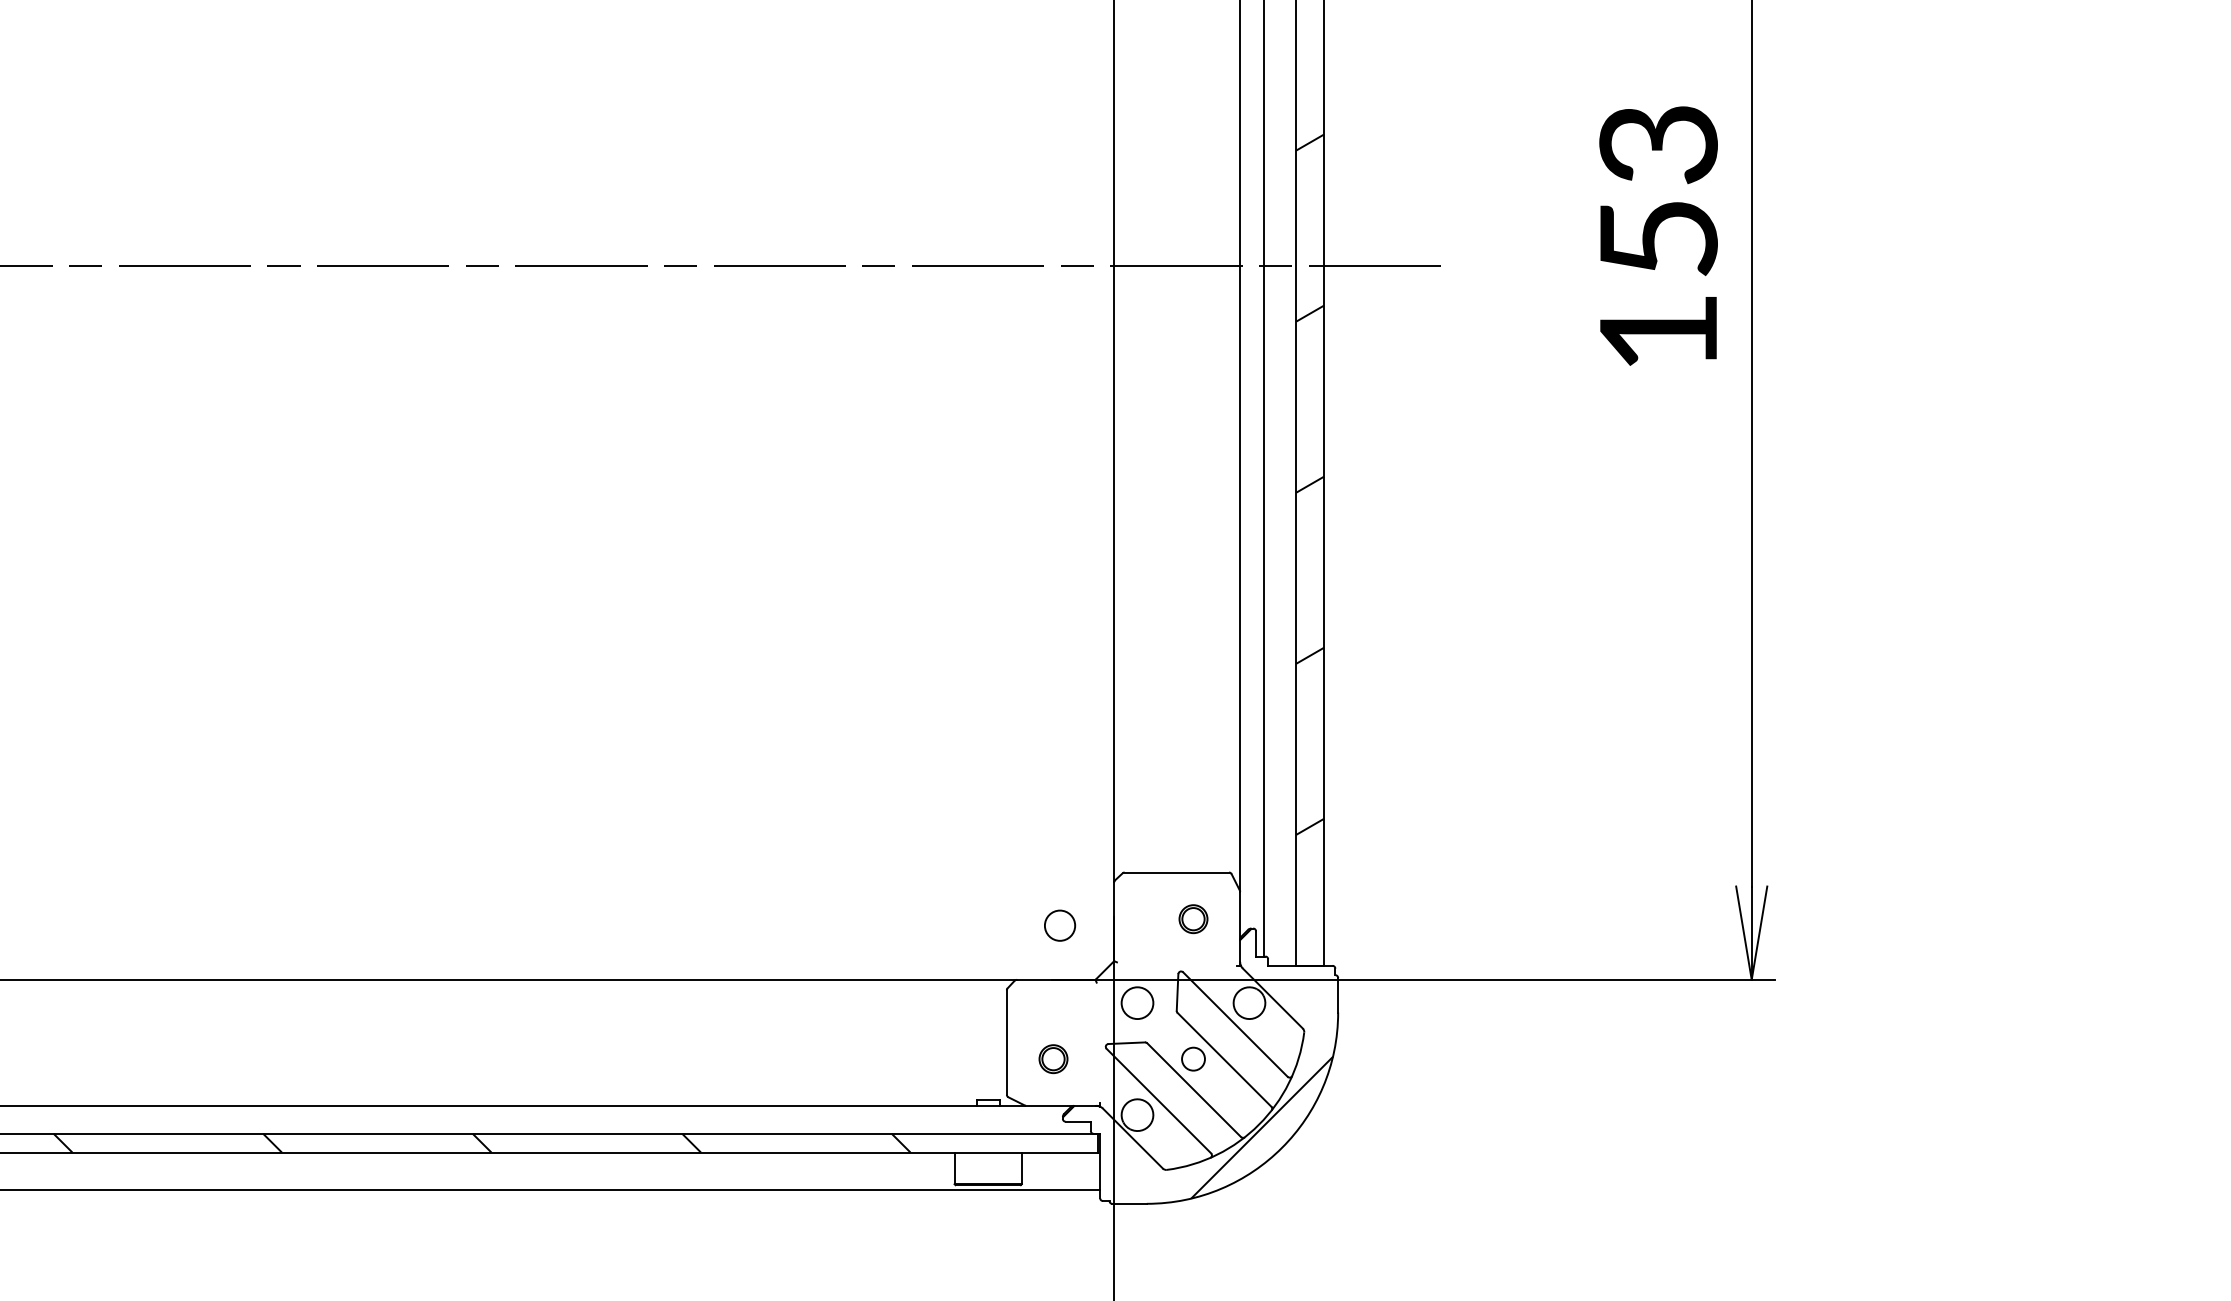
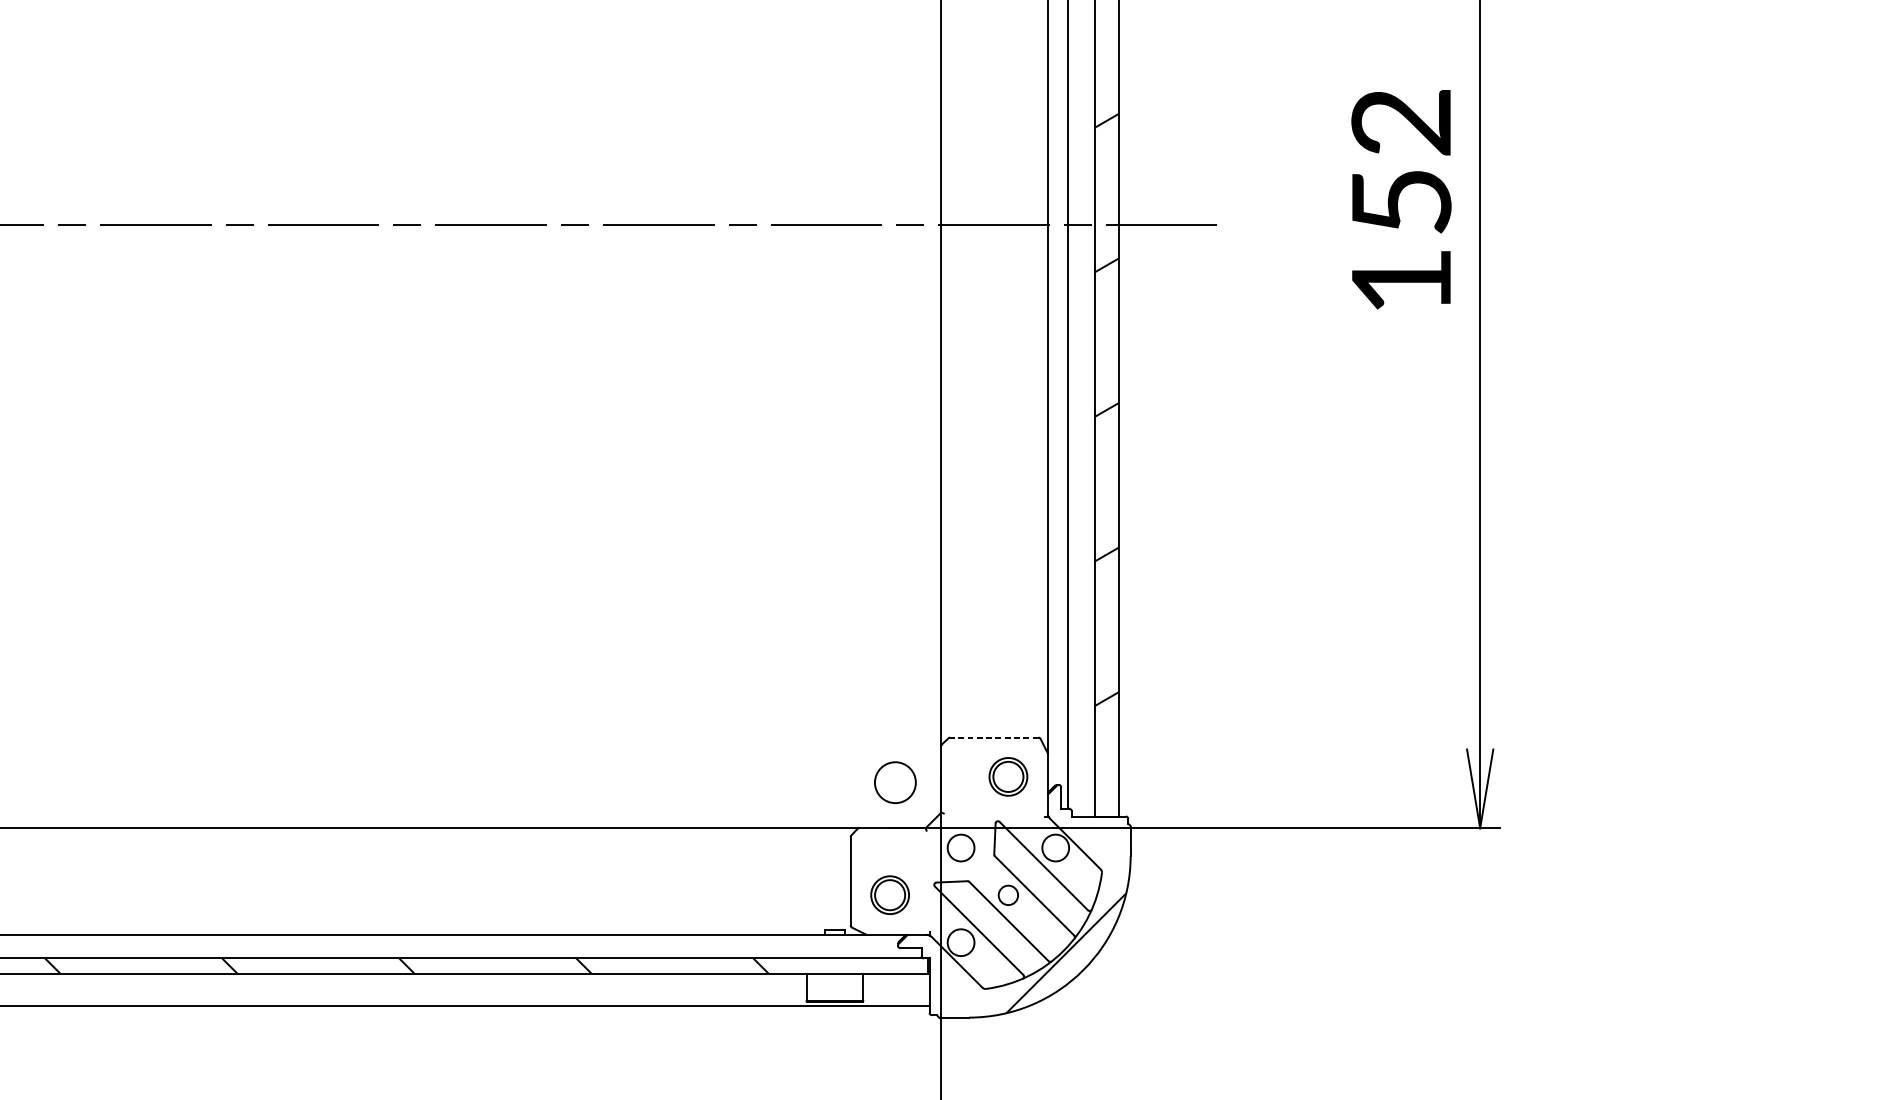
text: (1658, 145) -> (1401, 123), 153 -> 152
line: (1176, 872) -> (994, 737), solid -> dashed
part: (1193, 919) -> (1008, 777), size x1.6
circle: (1060, 925) -> (896, 782), size x1.6
part: (1053, 1059) -> (890, 895), size x1.6

